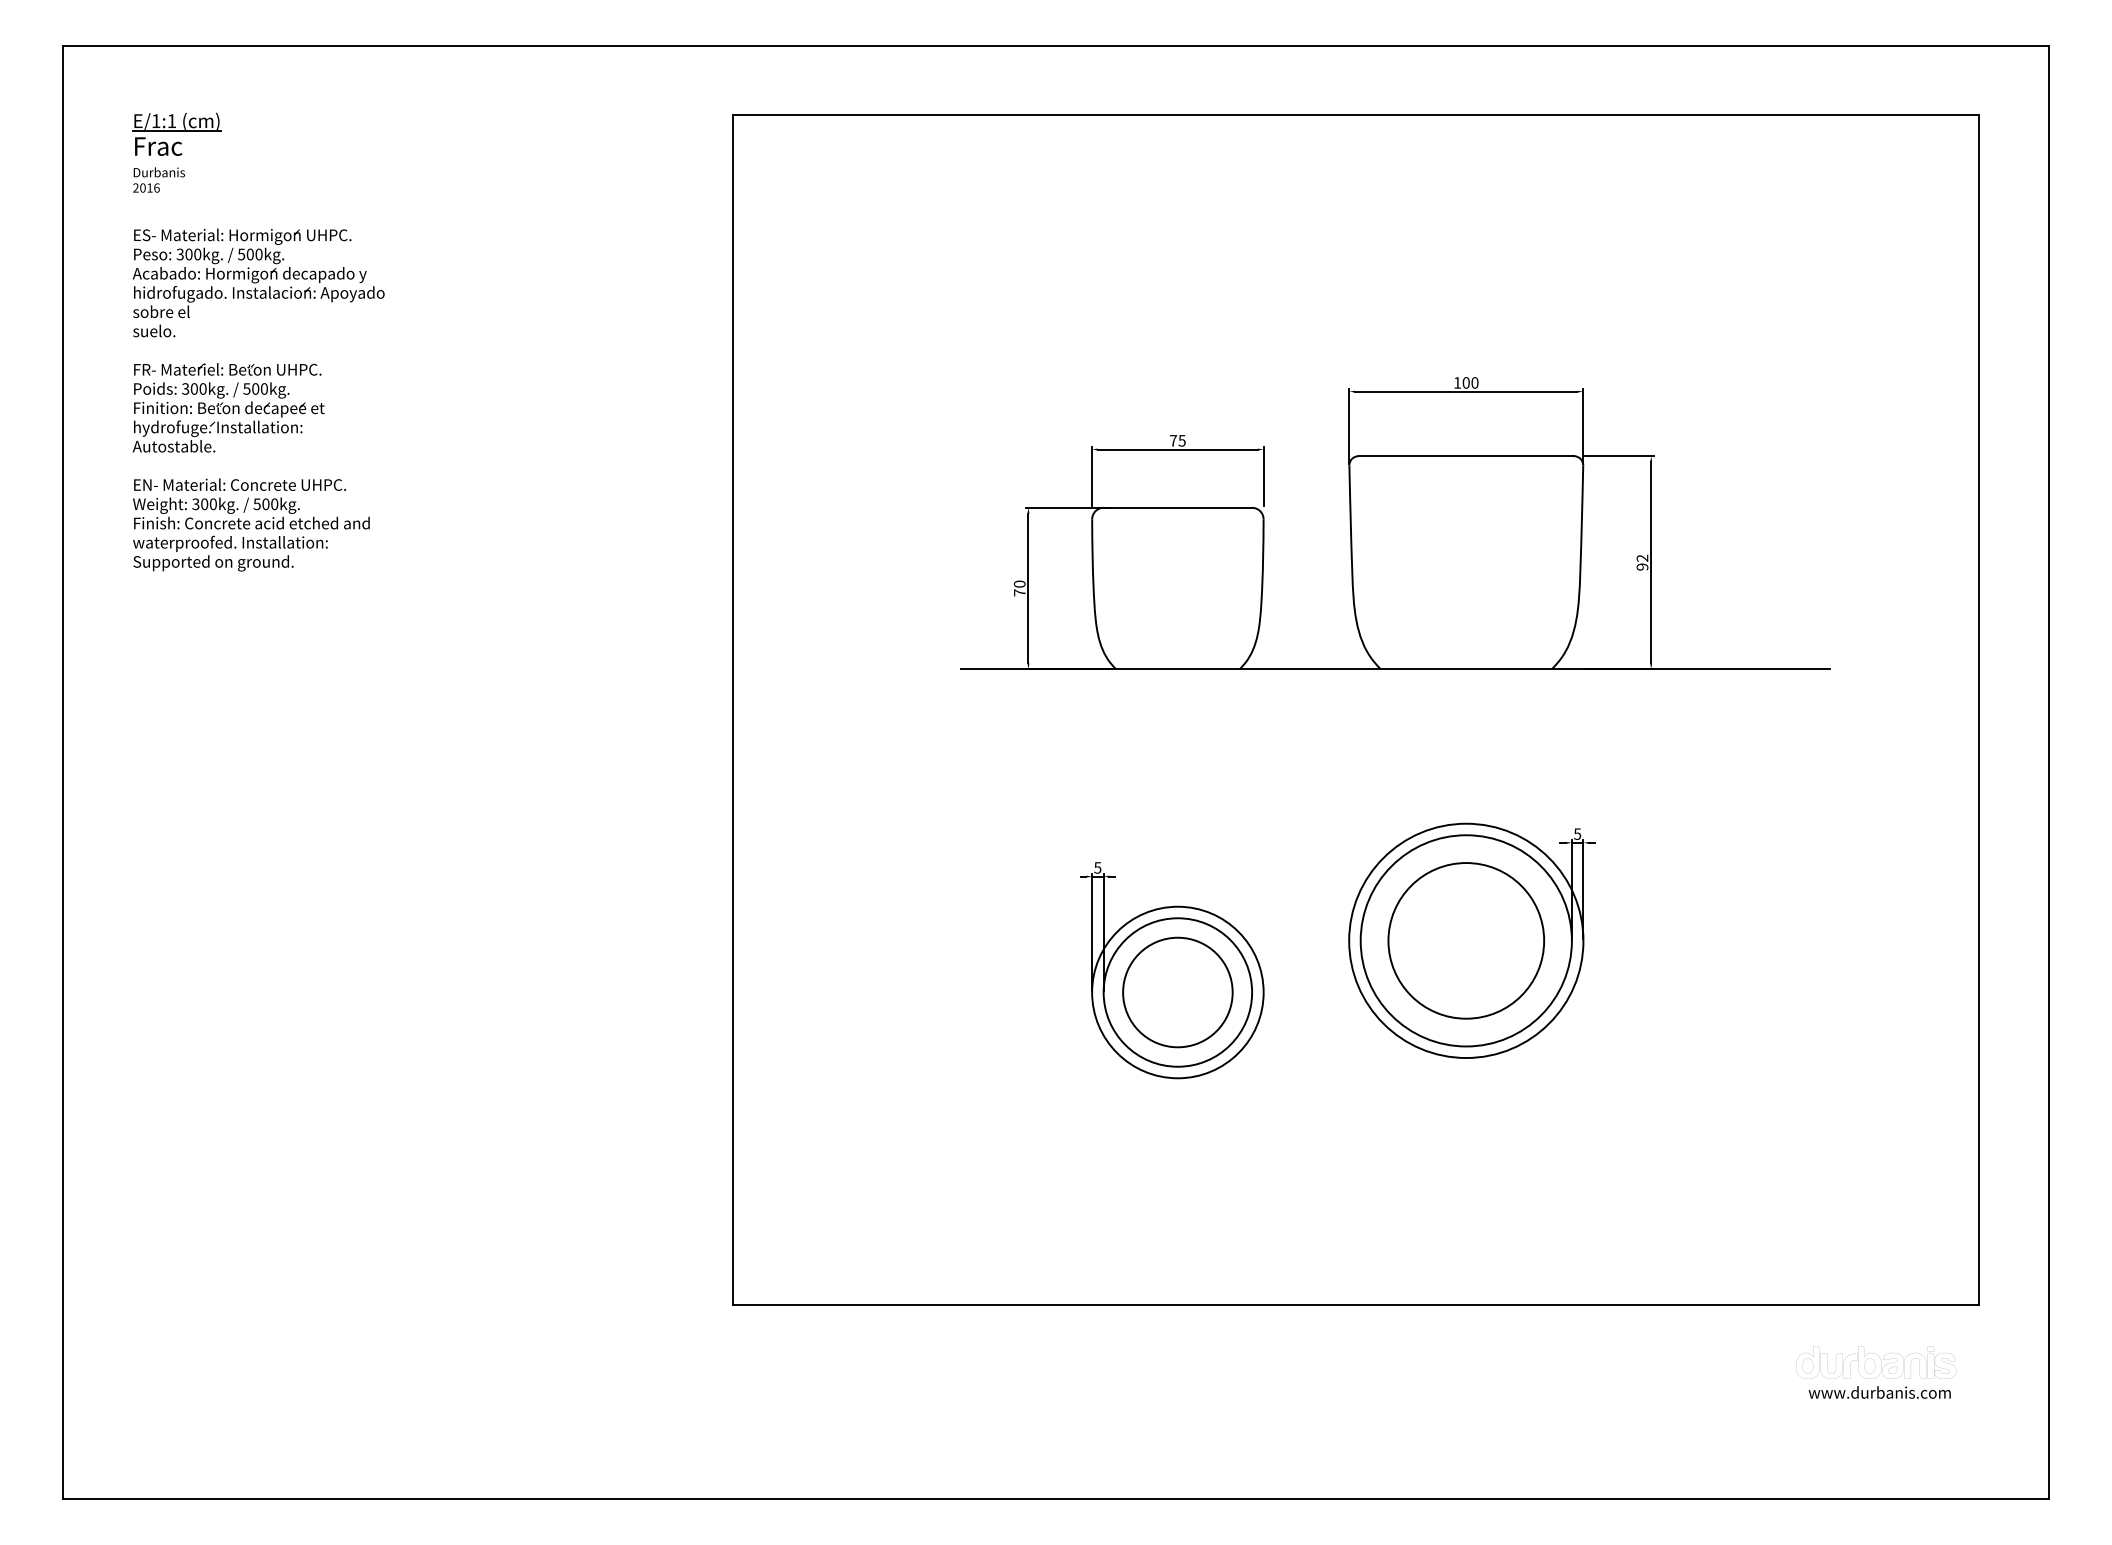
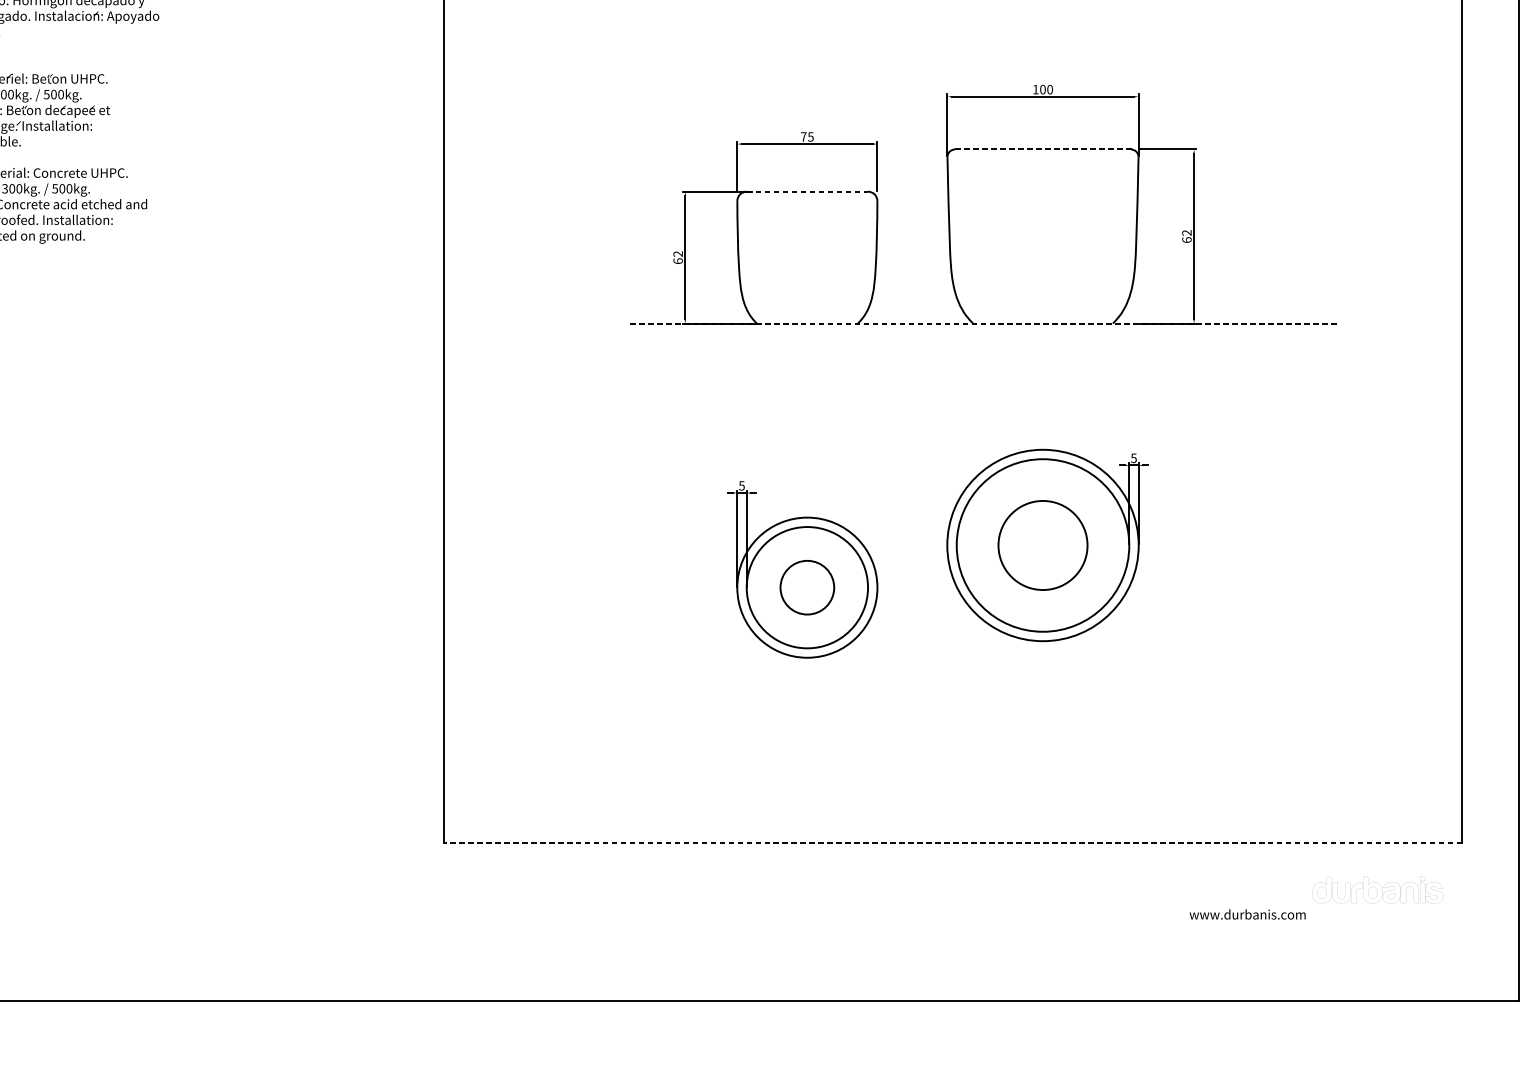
line: (1465, 456) -> (1042, 149), solid -> dashed
line: (1178, 507) -> (807, 191), solid -> dashed
text: (1642, 566) -> (1186, 239), 92 -> 62
text: (1019, 588) -> (677, 257), 70 -> 62
line: (1395, 669) -> (985, 323), solid -> dashed
circle: (1466, 940) -> (1043, 545), size x0.7
circle: (1177, 992) -> (807, 587), size x0.6
line: (1355, 1305) -> (952, 843), solid -> dashed
text: (1879, 1392) -> (1247, 914), moved

